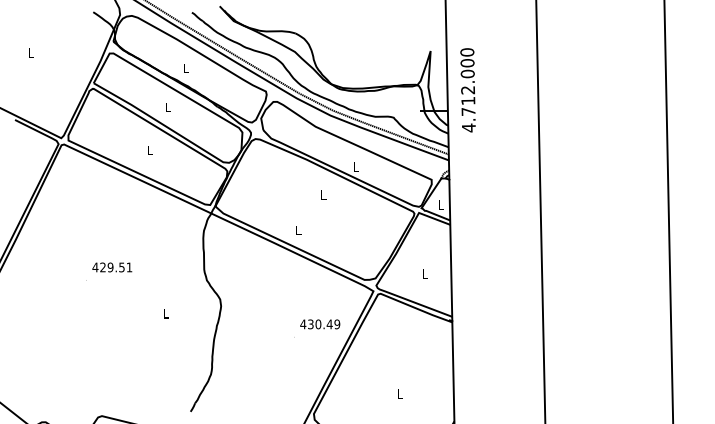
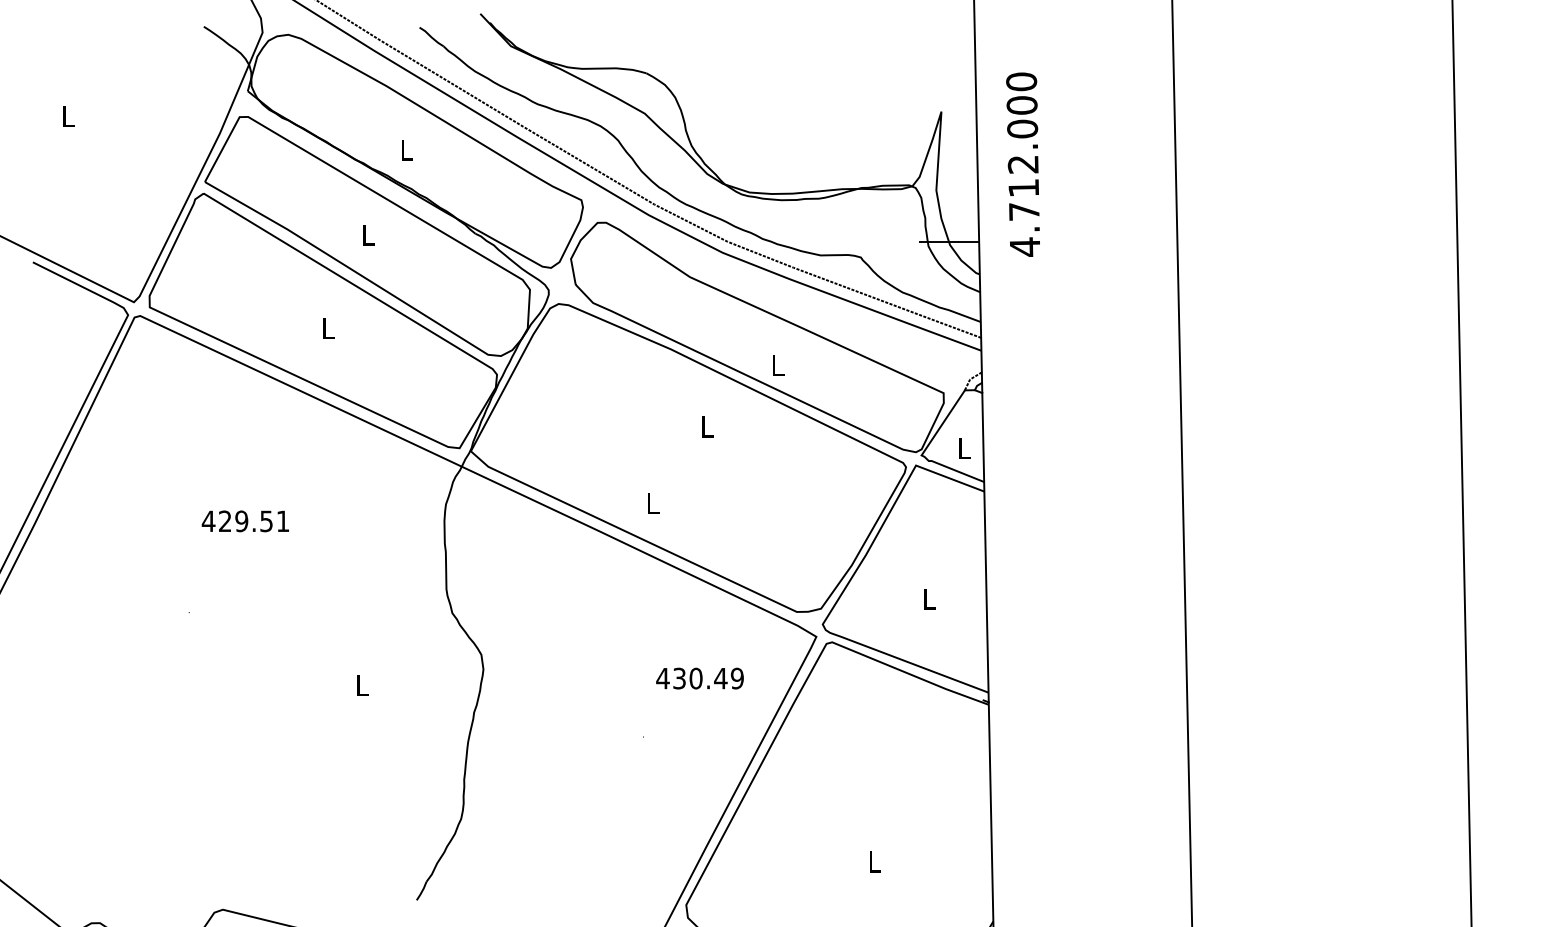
text: (467, 90) -> (1021, 165), moved
text: (112, 267) -> (245, 521), moved
text: (320, 324) -> (700, 678), moved

